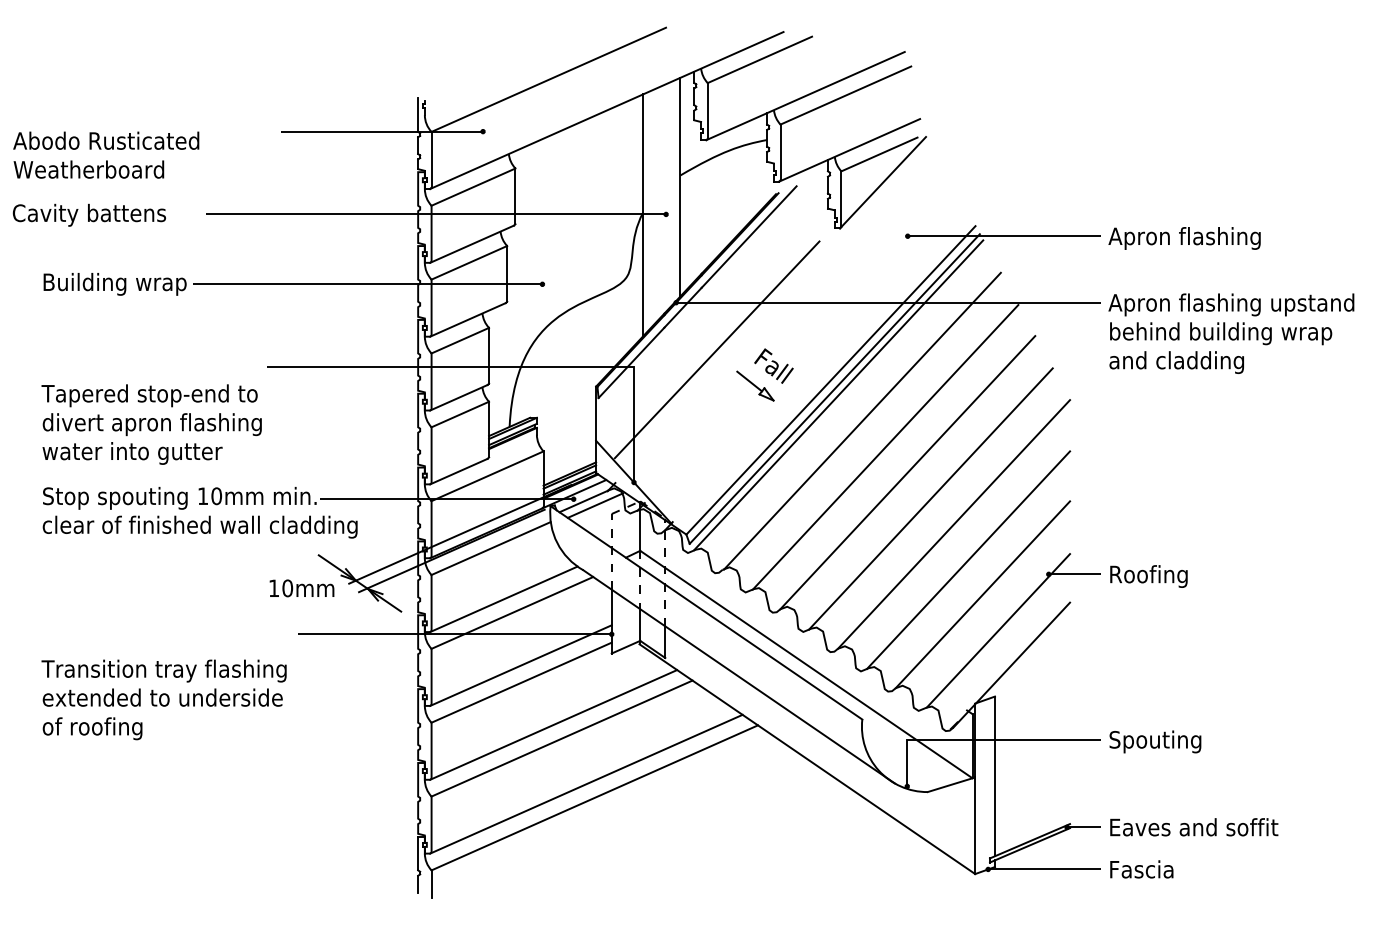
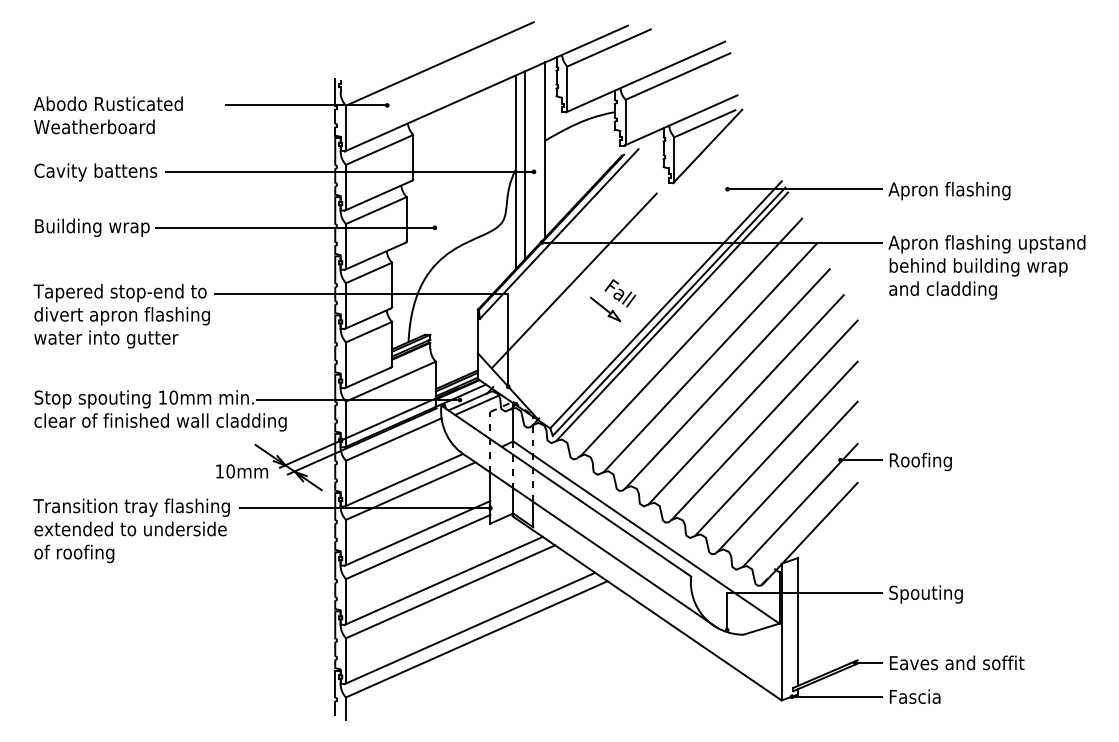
text: (105, 155) -> (107, 115), moved
line: (655, 206) -> (525, 165), added
text: (89, 215) -> (95, 172), moved
text: (151, 424) -> (121, 316), moved
text: (163, 699) -> (131, 530), moved

